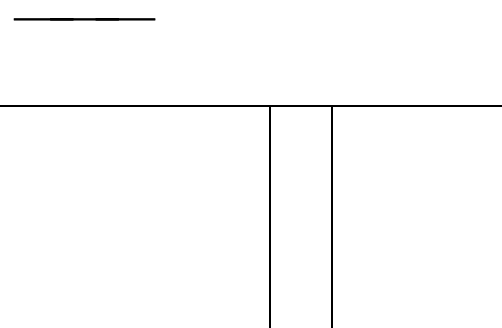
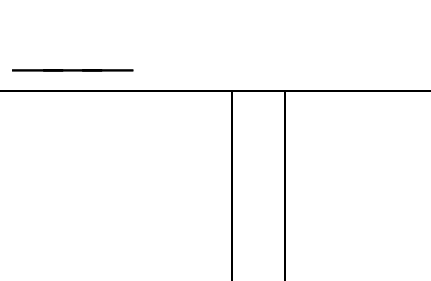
line: (84, 19) -> (72, 70), moved

